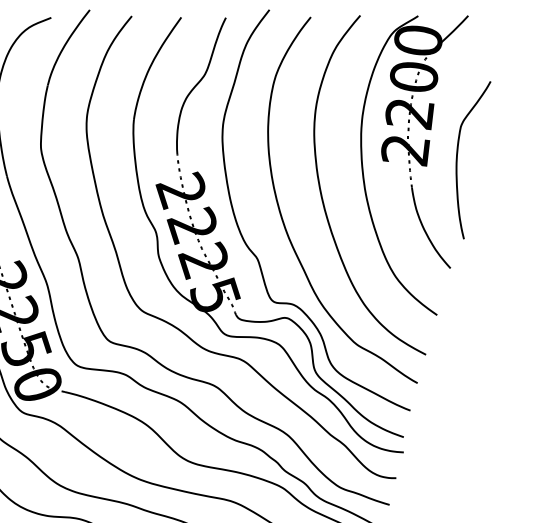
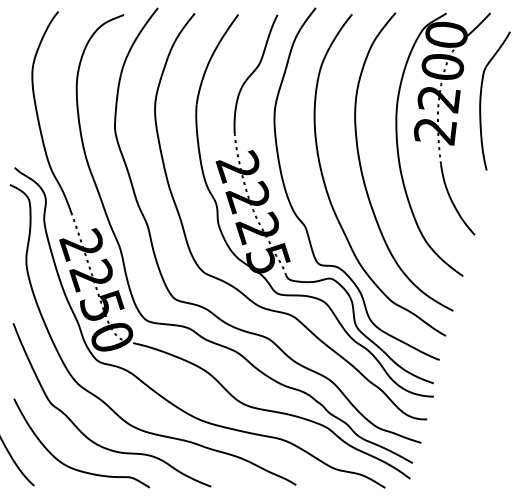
curve: (458, 159) -> (481, 100), moved

